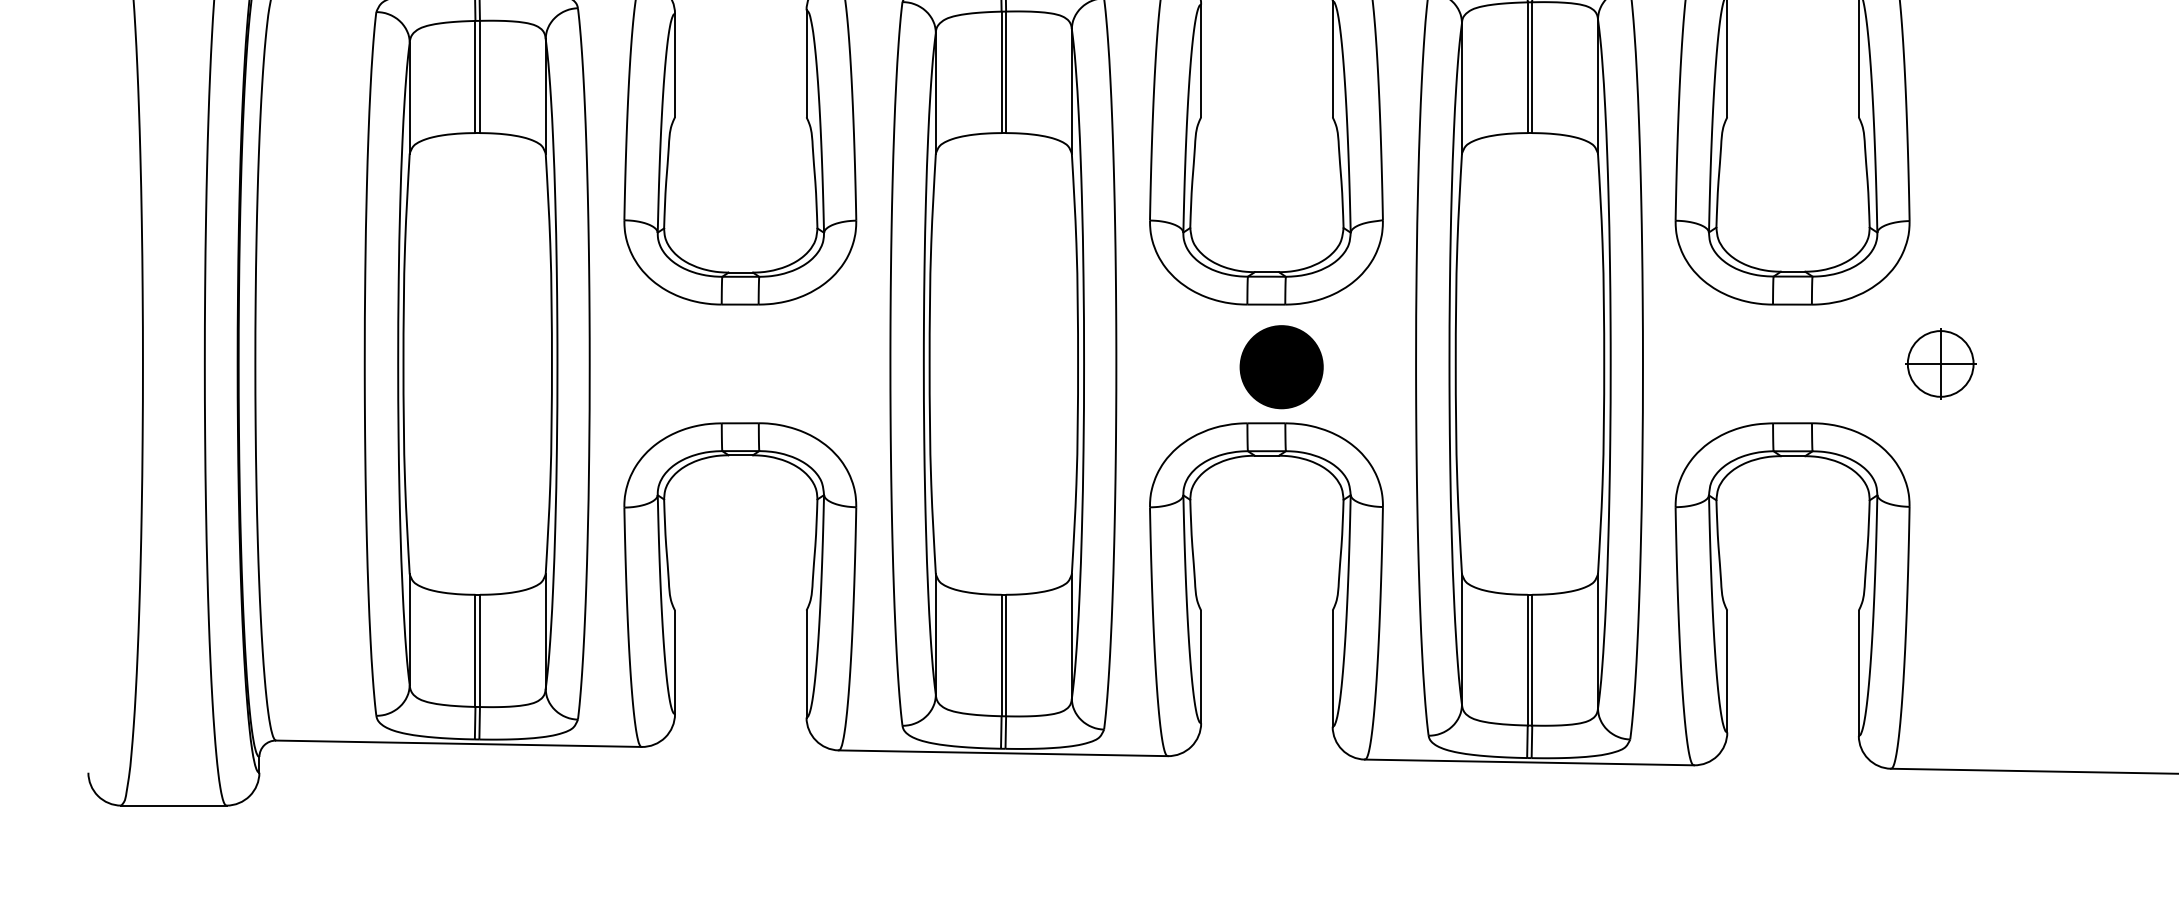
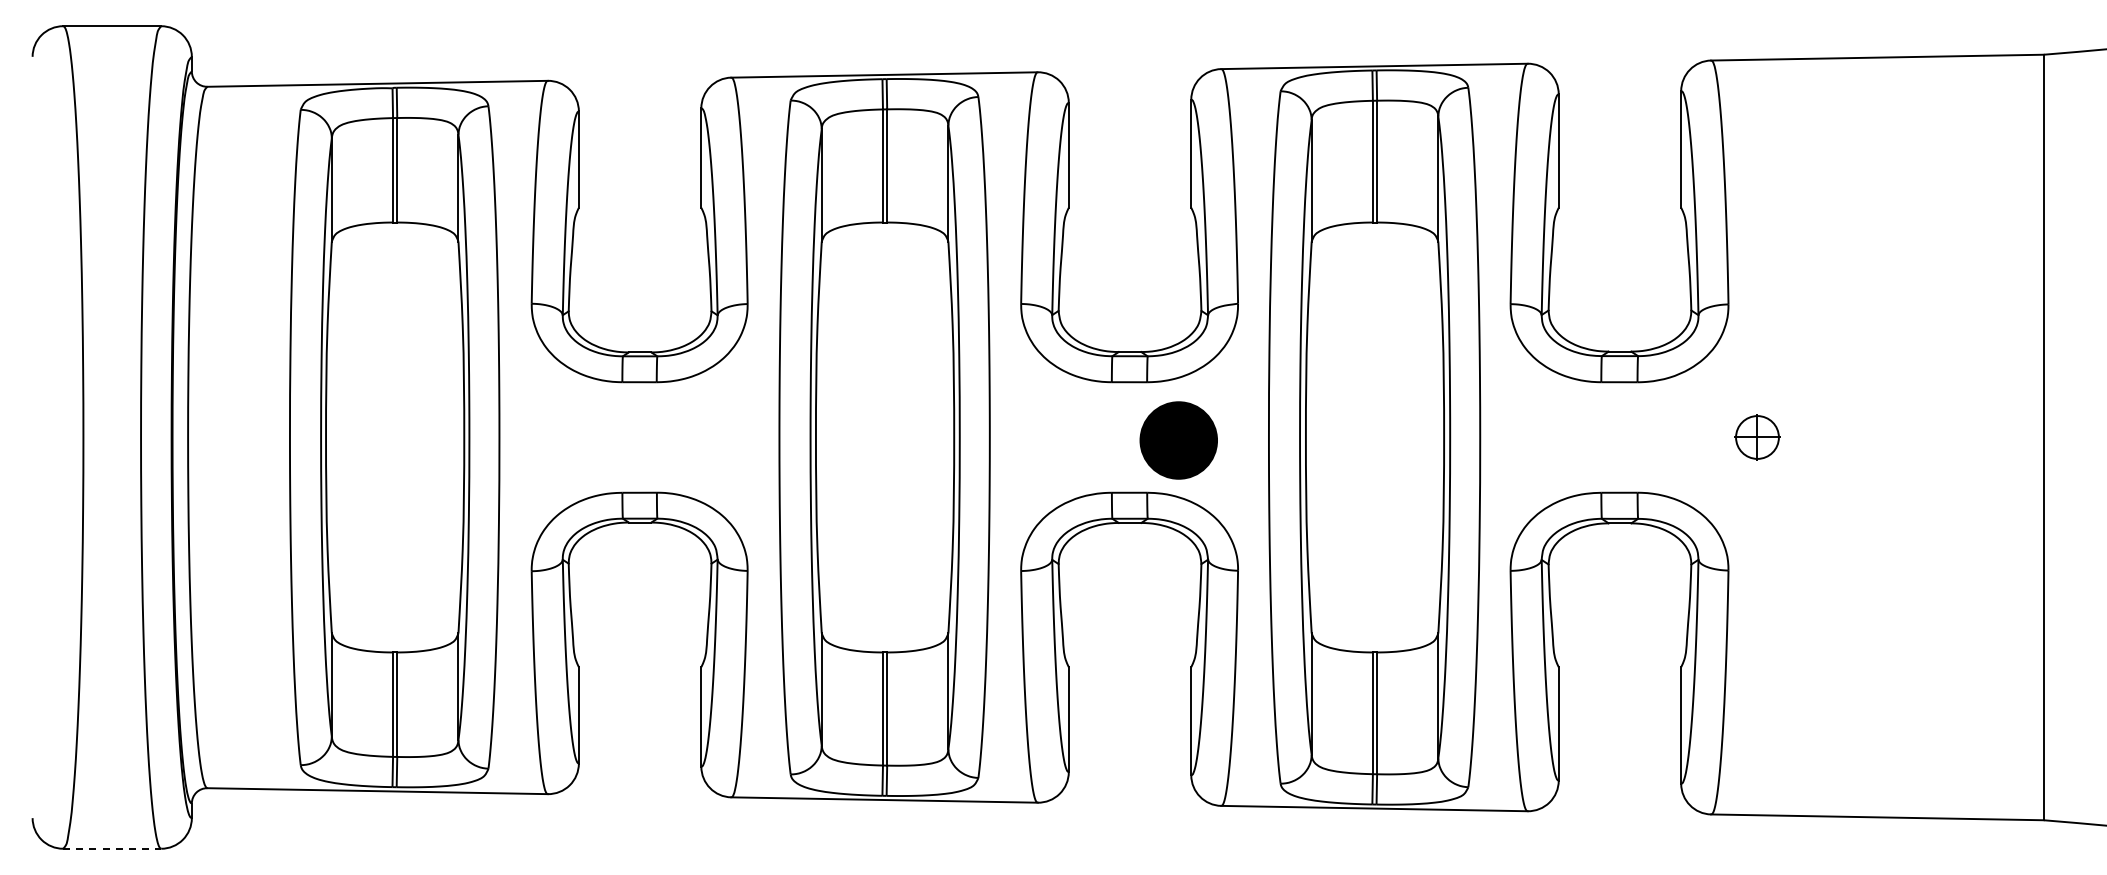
part: (1940, 363) -> (1757, 437), size x0.7
part: (1281, 367) -> (1178, 440), moved
line: (174, 805) -> (112, 848), solid -> dashed

